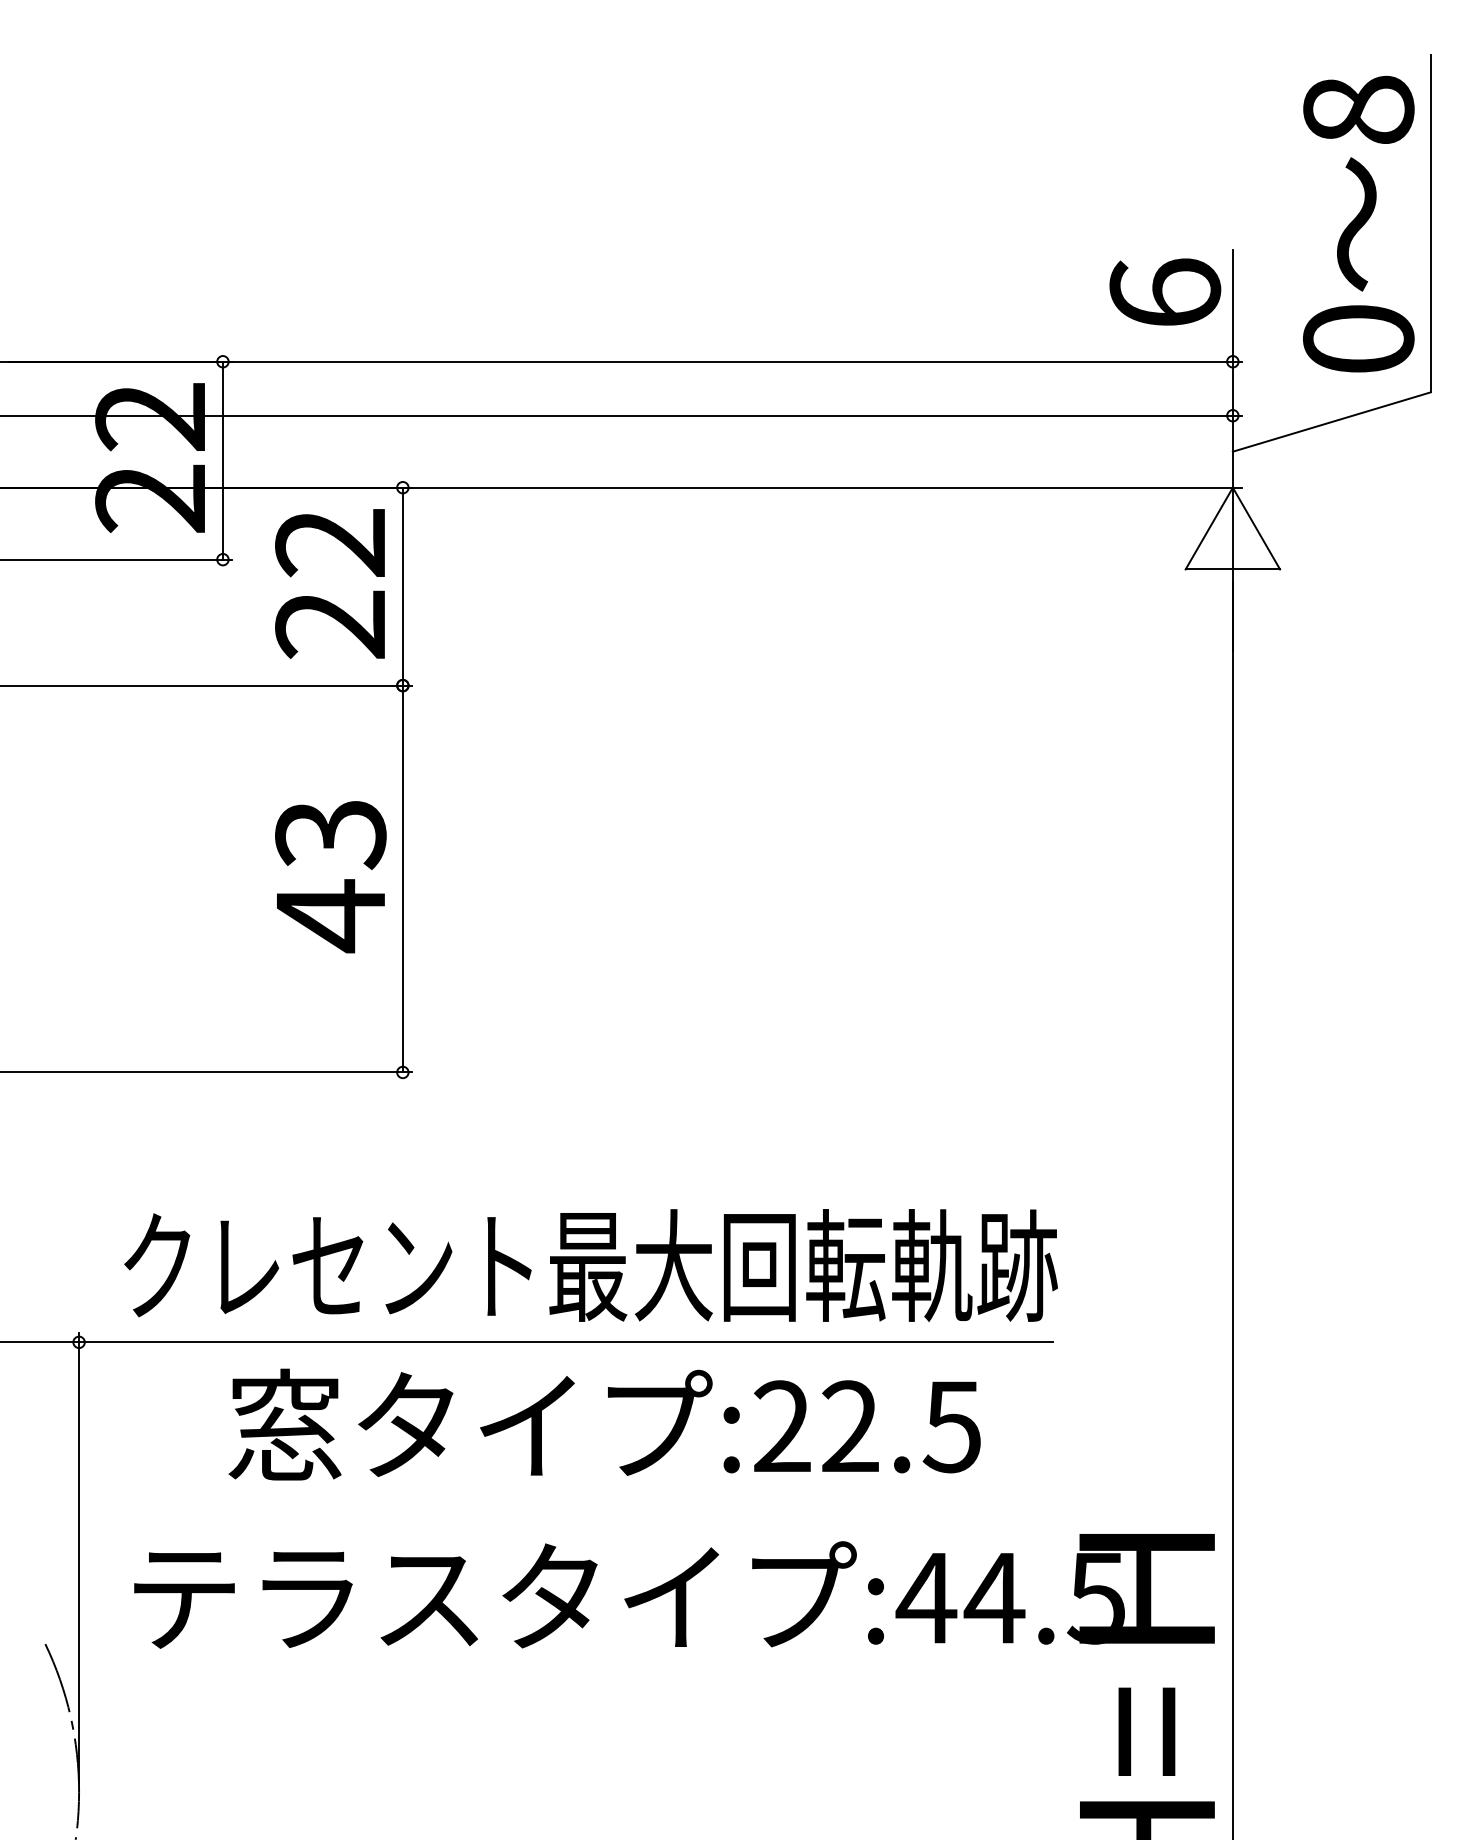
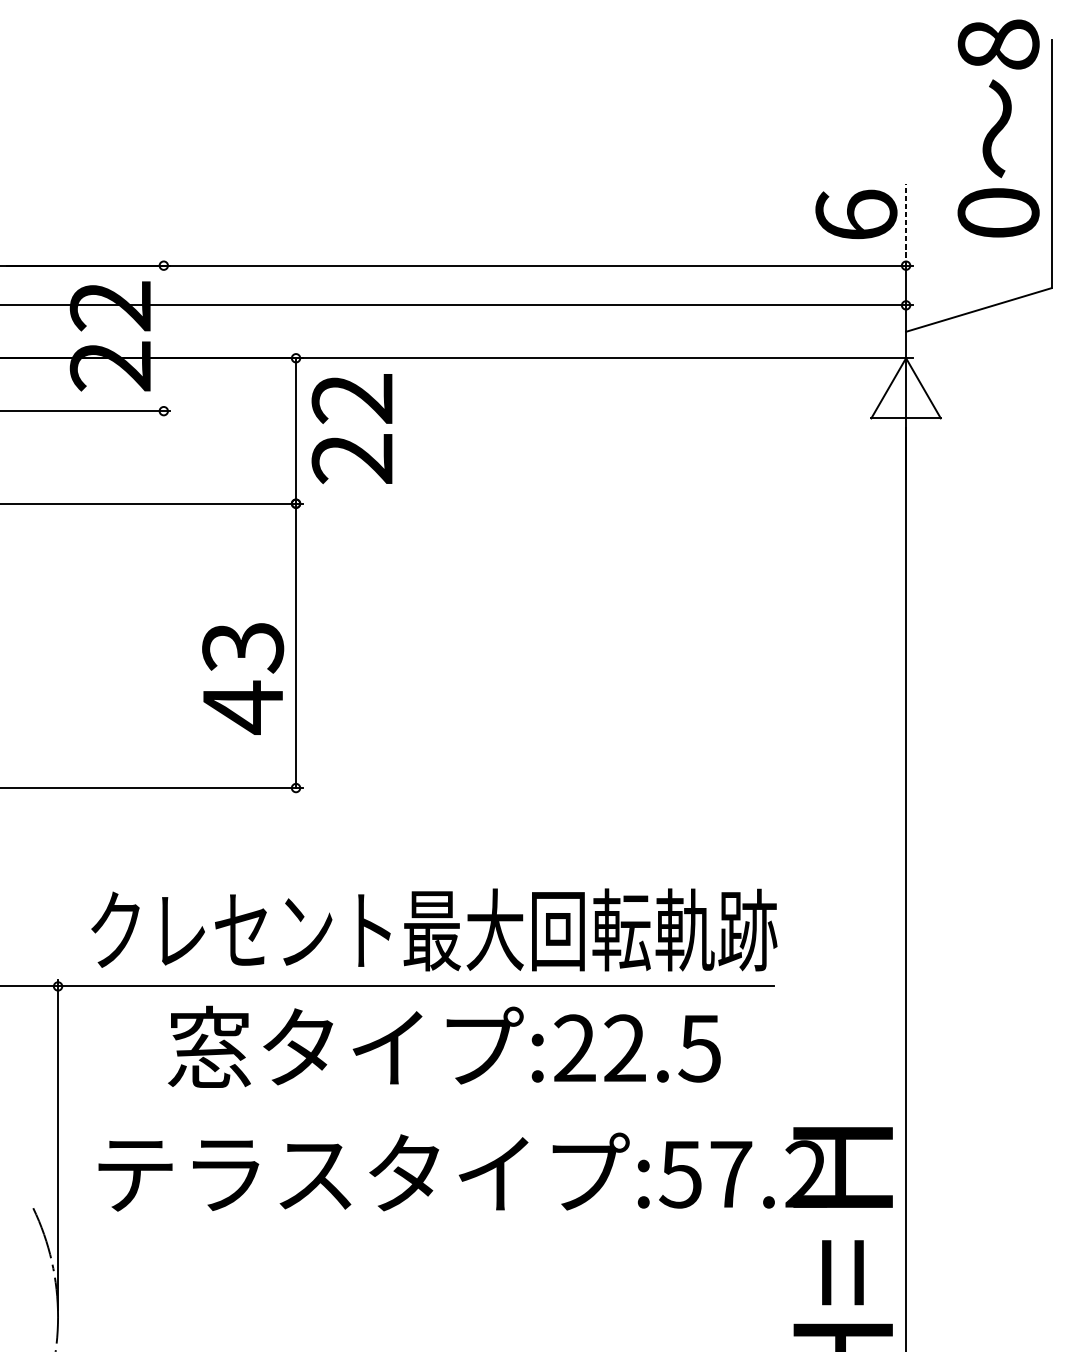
text: (1358, 223) -> (998, 128), moved
line: (1232, 306) -> (905, 225), solid -> dashed
line: (222, 460) -> (163, 338), removed
text: (329, 583) -> (351, 428), moved
text: (330, 877) -> (242, 679), moved
text: (1009, 1597) -> (741, 1173), :44.5 -> :57.2

